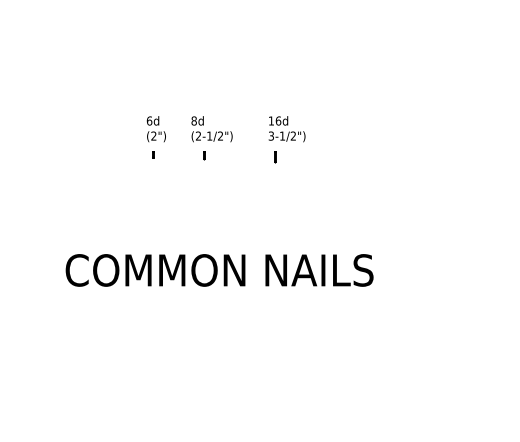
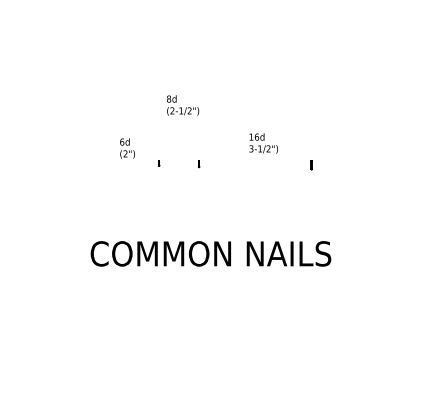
text: (156, 129) -> (127, 148), moved
text: (212, 129) -> (183, 105), moved
part: (275, 157) -> (311, 165), moved

